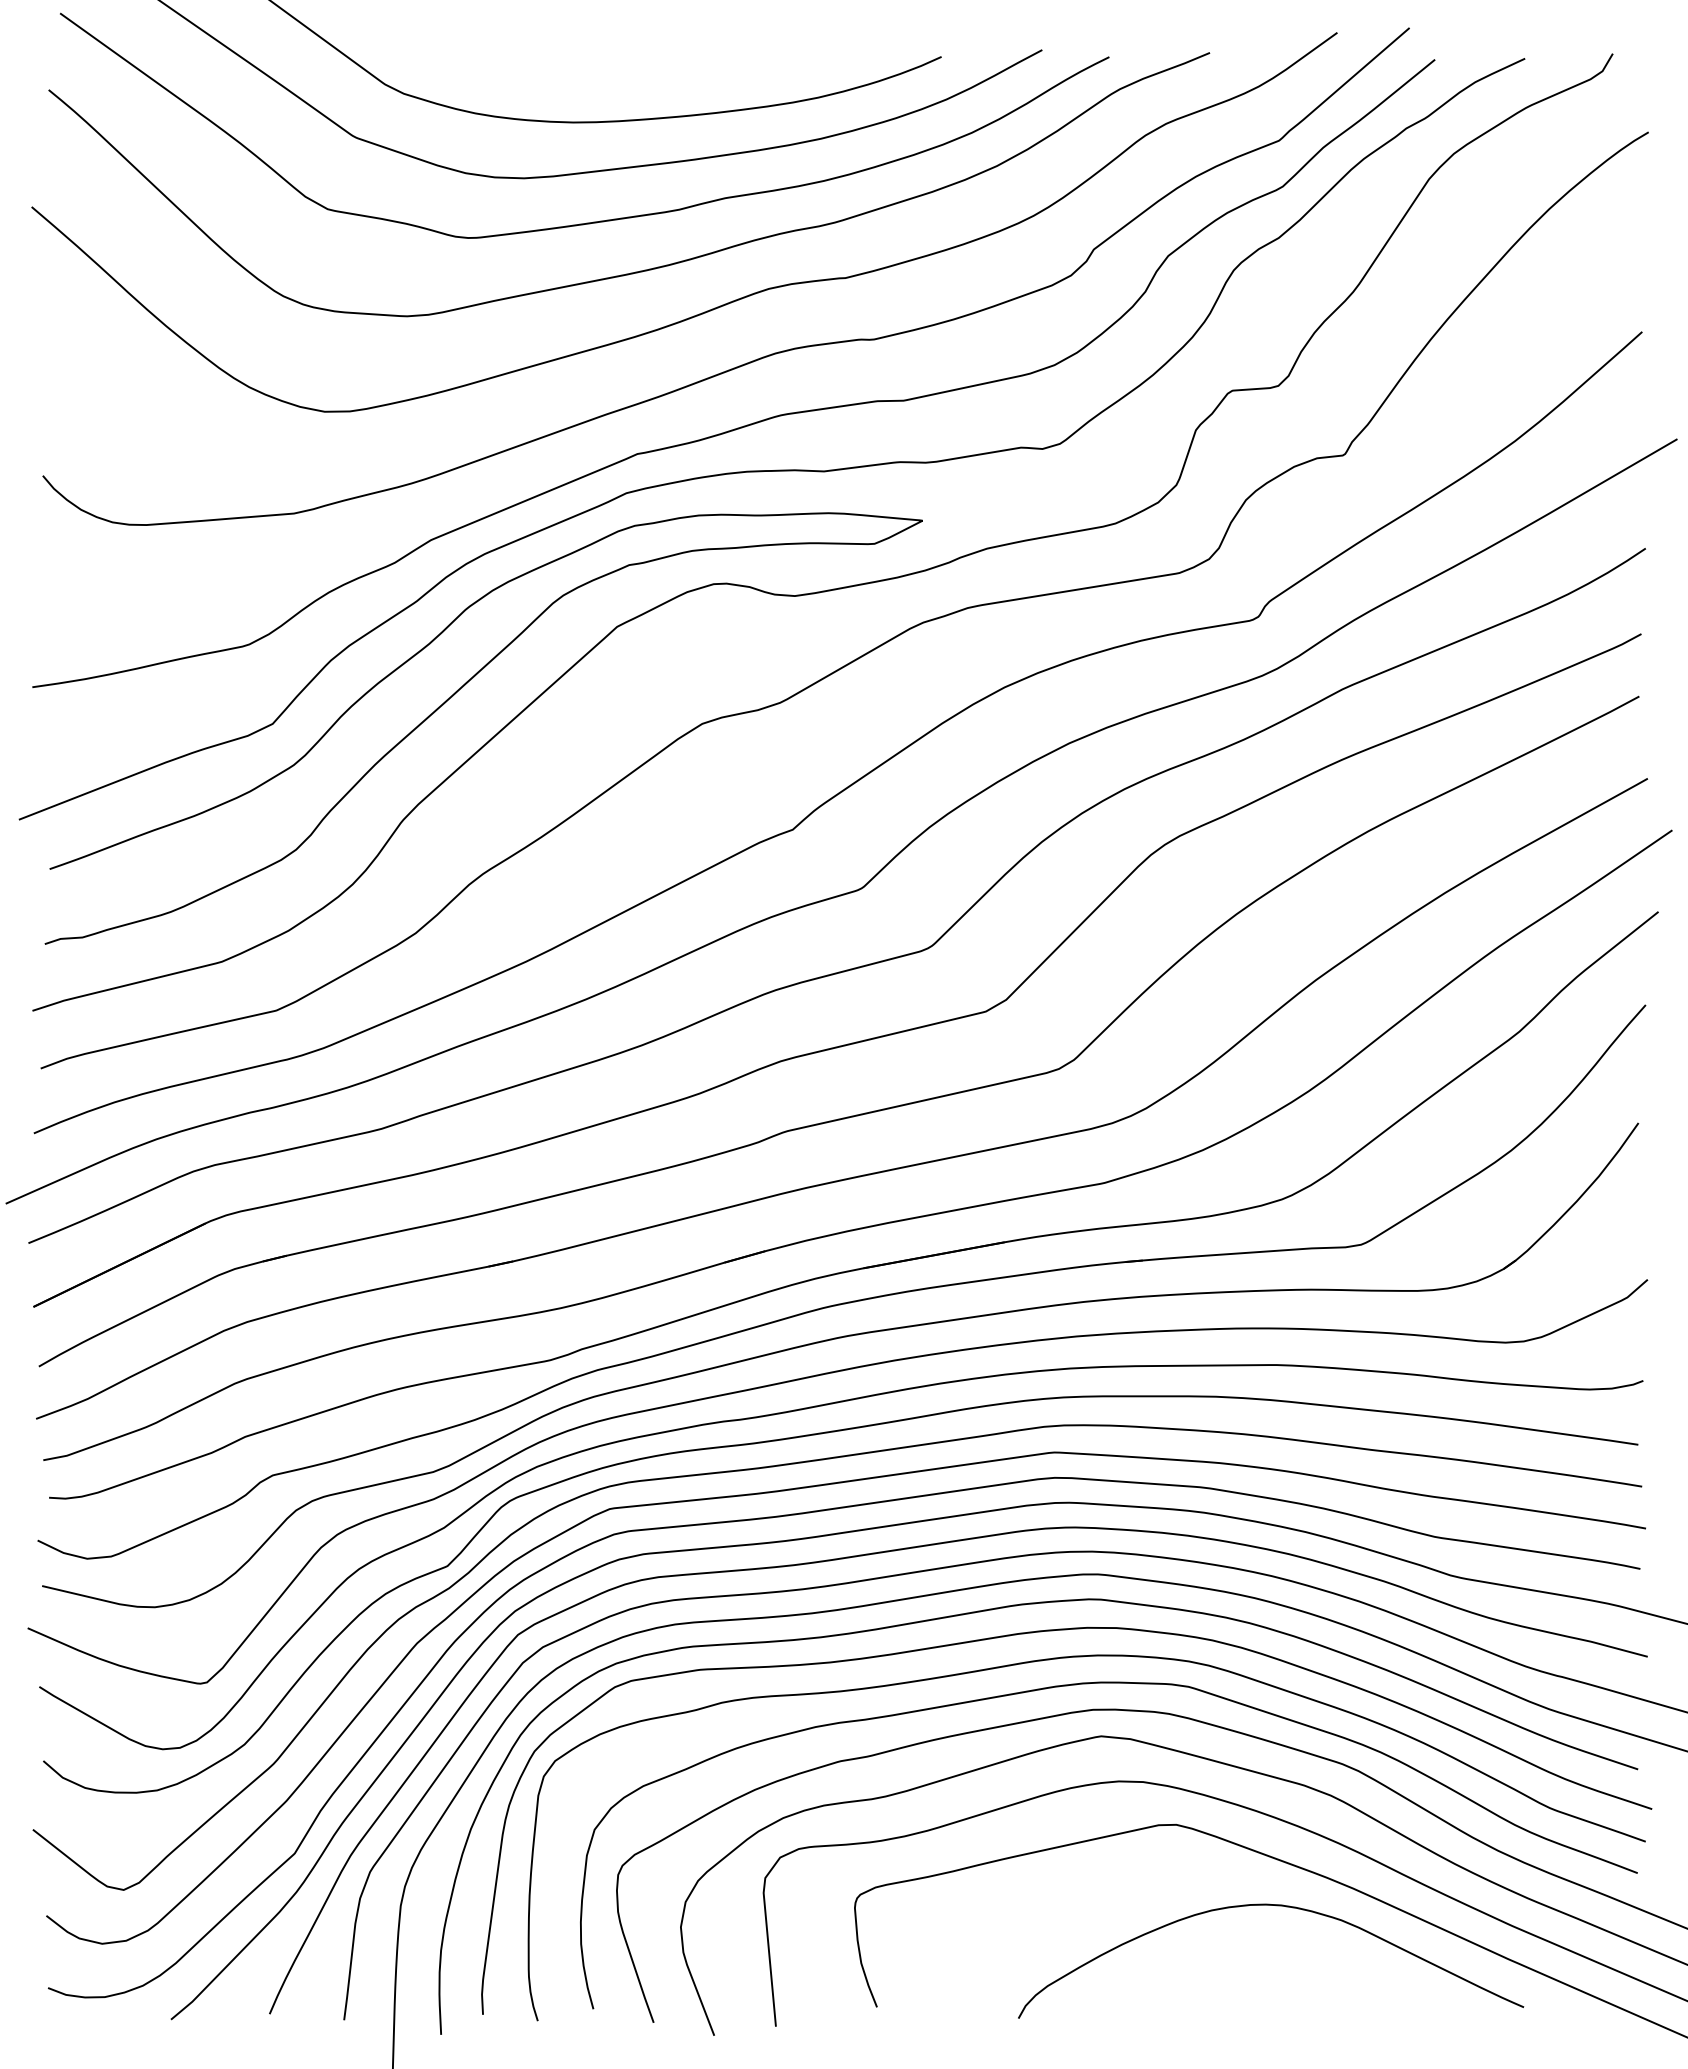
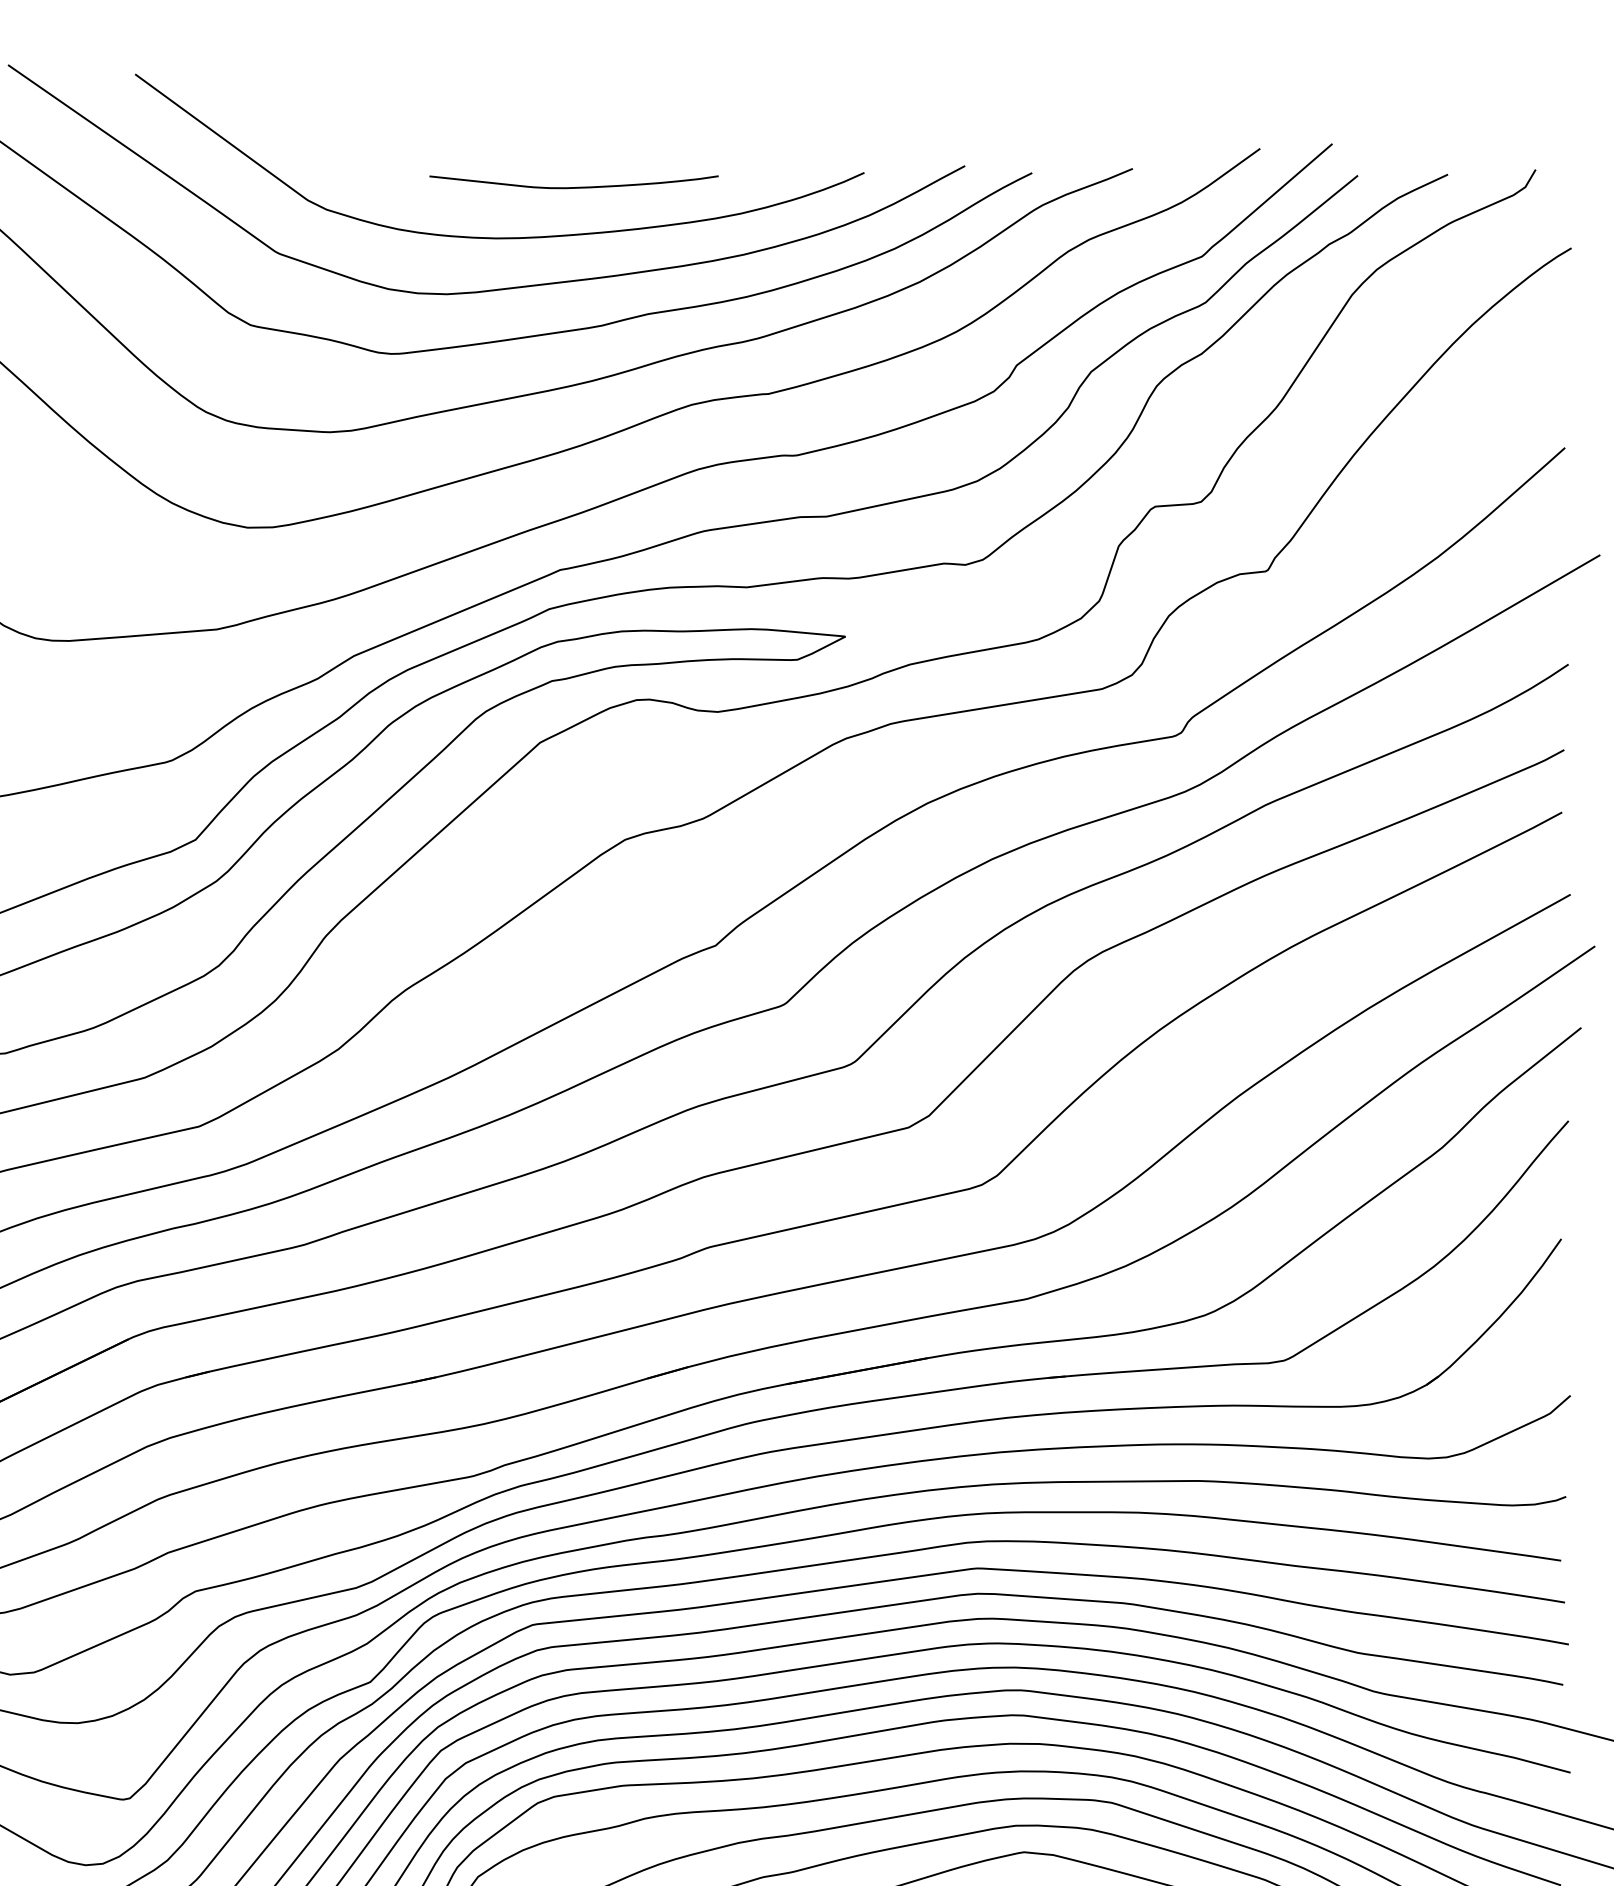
curve: (650, 71) -> (573, 187), added

